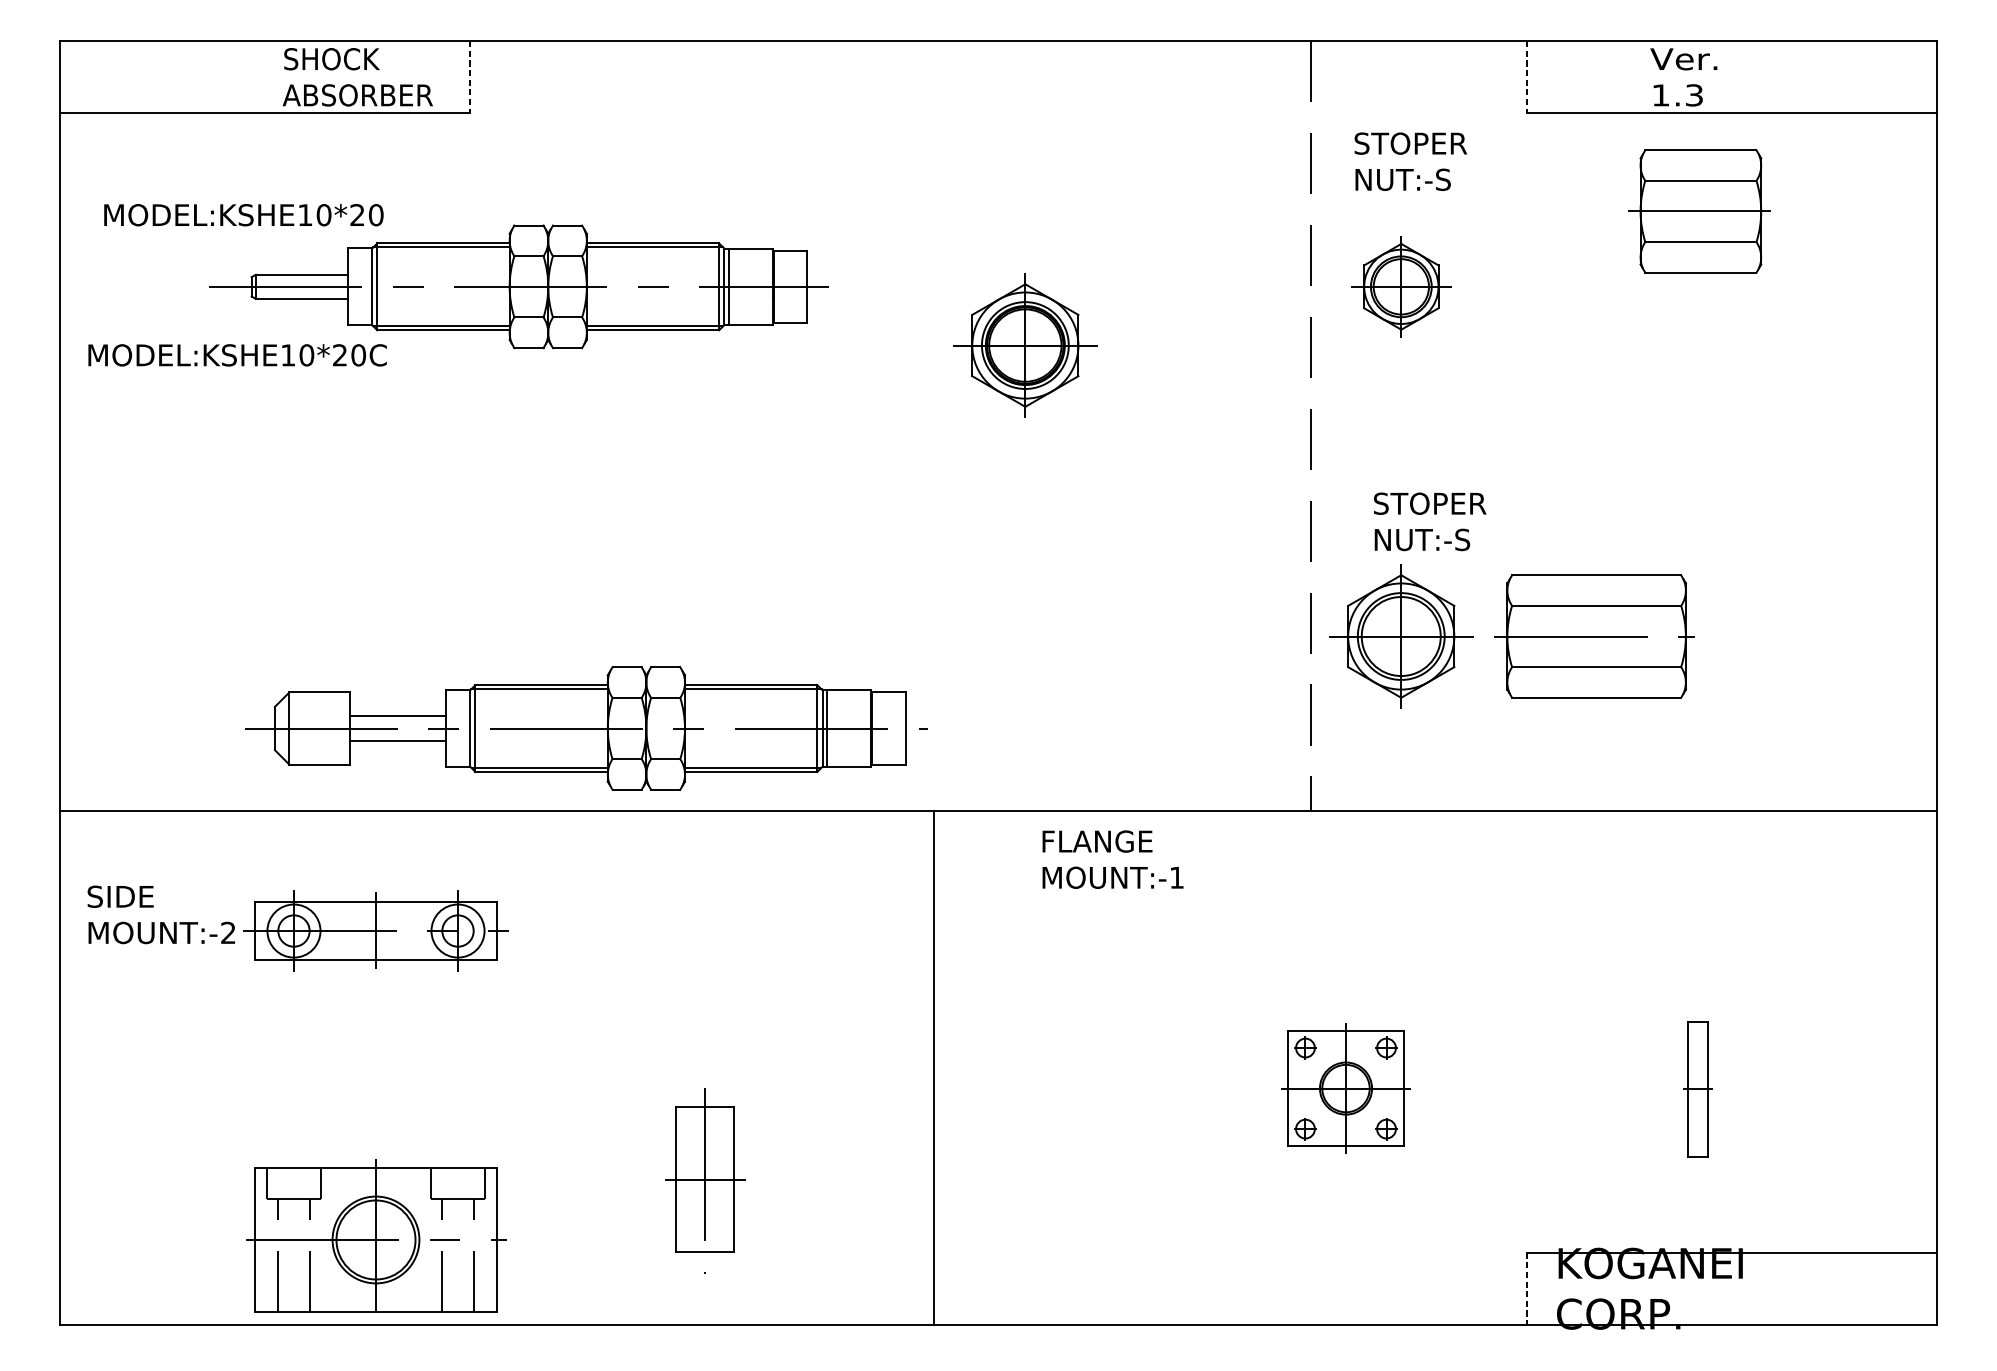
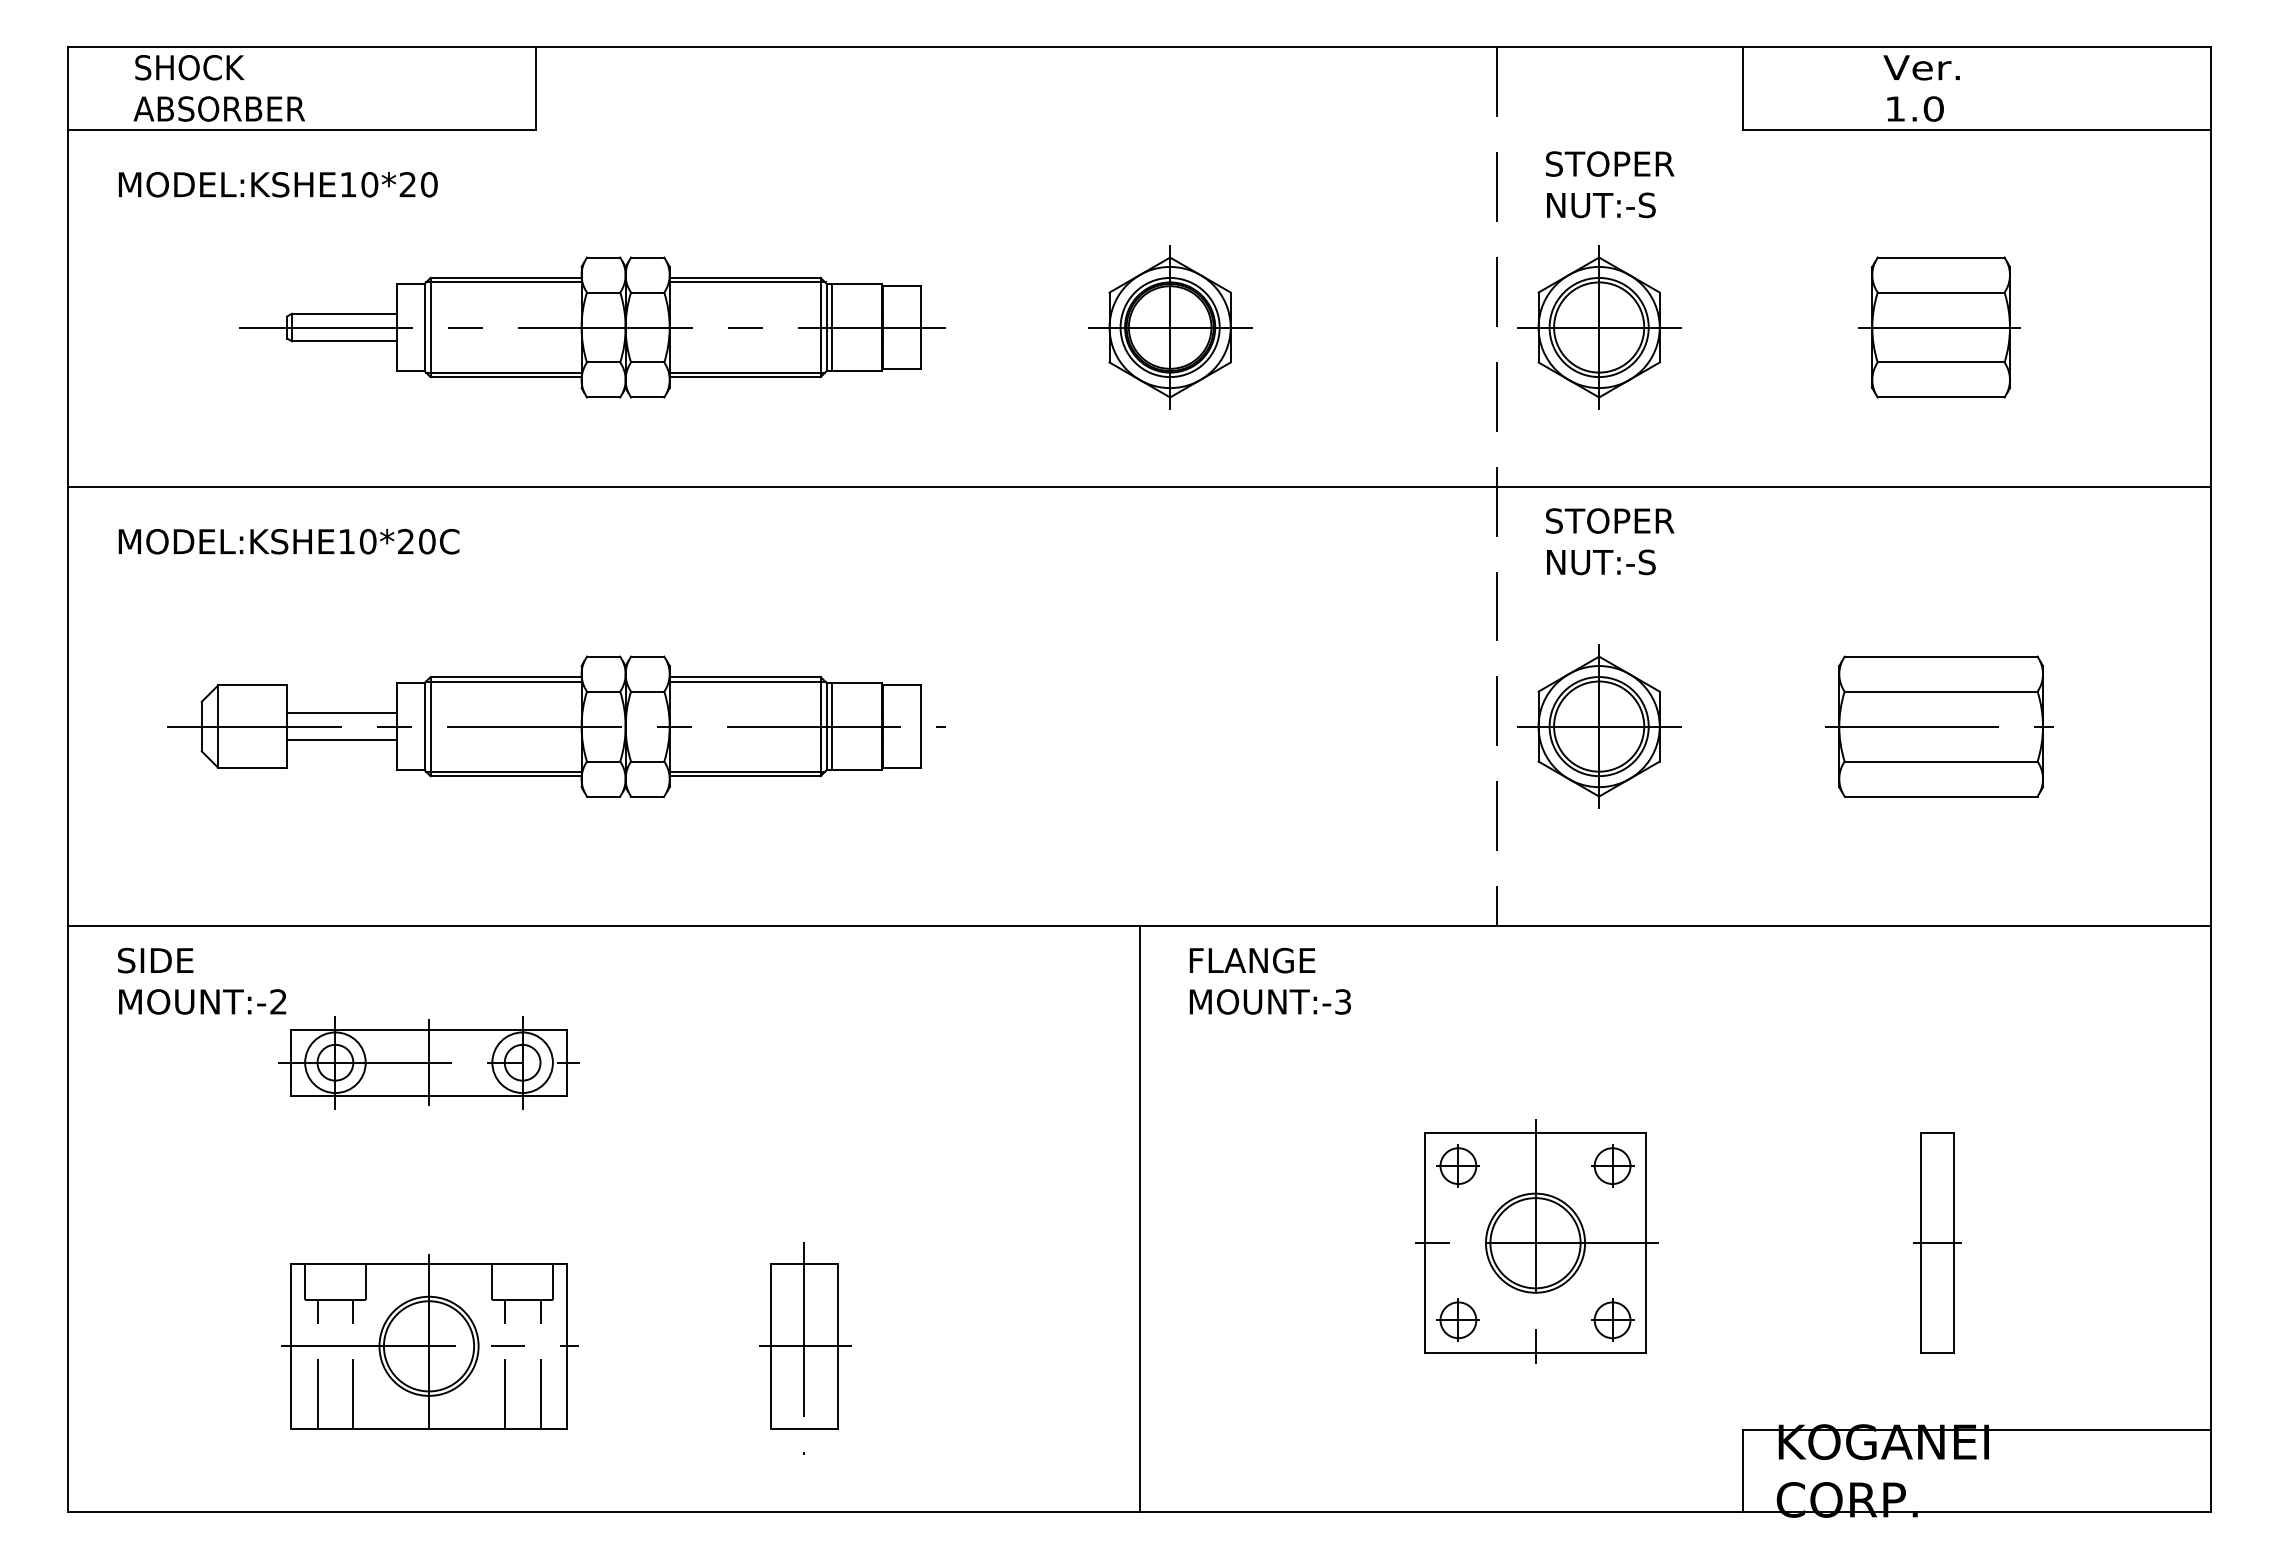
text: (357, 77) -> (218, 88), moved
line: (470, 77) -> (536, 88), dashed -> solid
line: (1526, 77) -> (1742, 88), dashed -> solid
text: (1694, 94) -> (1933, 108), 1.3 -> 1.0
part: (1699, 211) -> (1939, 327), moved
text: (243, 214) -> (277, 184), moved
part: (1401, 286) -> (1599, 327), size x1.43
part: (1025, 345) -> (1170, 327), moved
text: (237, 355) -> (288, 541), moved
line: (998, 426) -> (1139, 486), added
text: (1430, 521) -> (1610, 541), moved
part: (1595, 636) -> (1939, 726), moved
part: (585, 728) -> (556, 726), moved
text: (1176, 877) -> (1342, 1001), MOUNT:-1 -> MOUNT:-3
text: (161, 914) -> (202, 980), moved
line: (933, 1068) -> (1139, 1219), moved
part: (1346, 1087) -> (1536, 1241), size x1.67
part: (1697, 1088) -> (1937, 1242), size x1.43
part: (376, 1235) -> (429, 1341), moved
line: (1526, 1289) -> (1742, 1471), dashed -> solid

